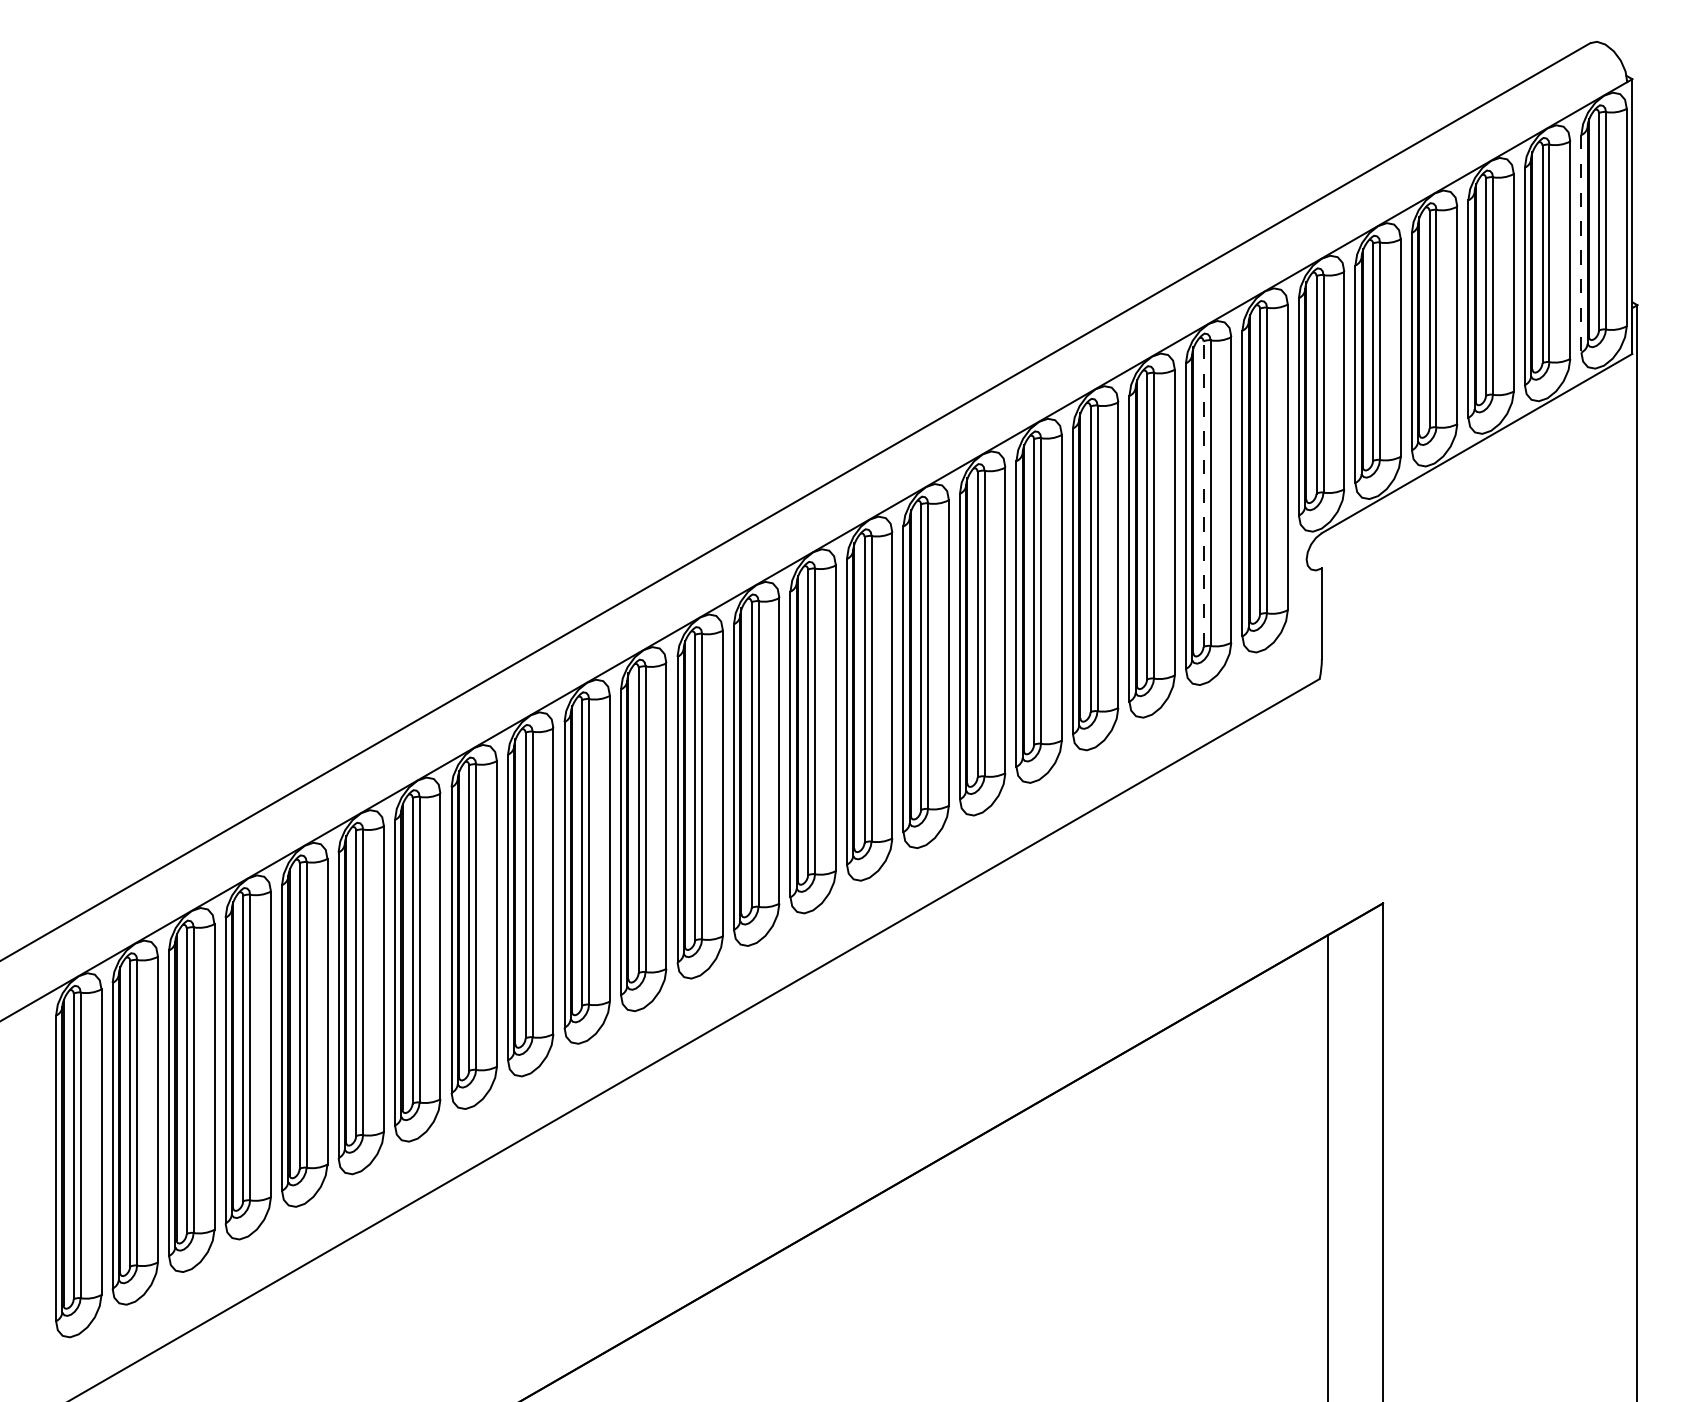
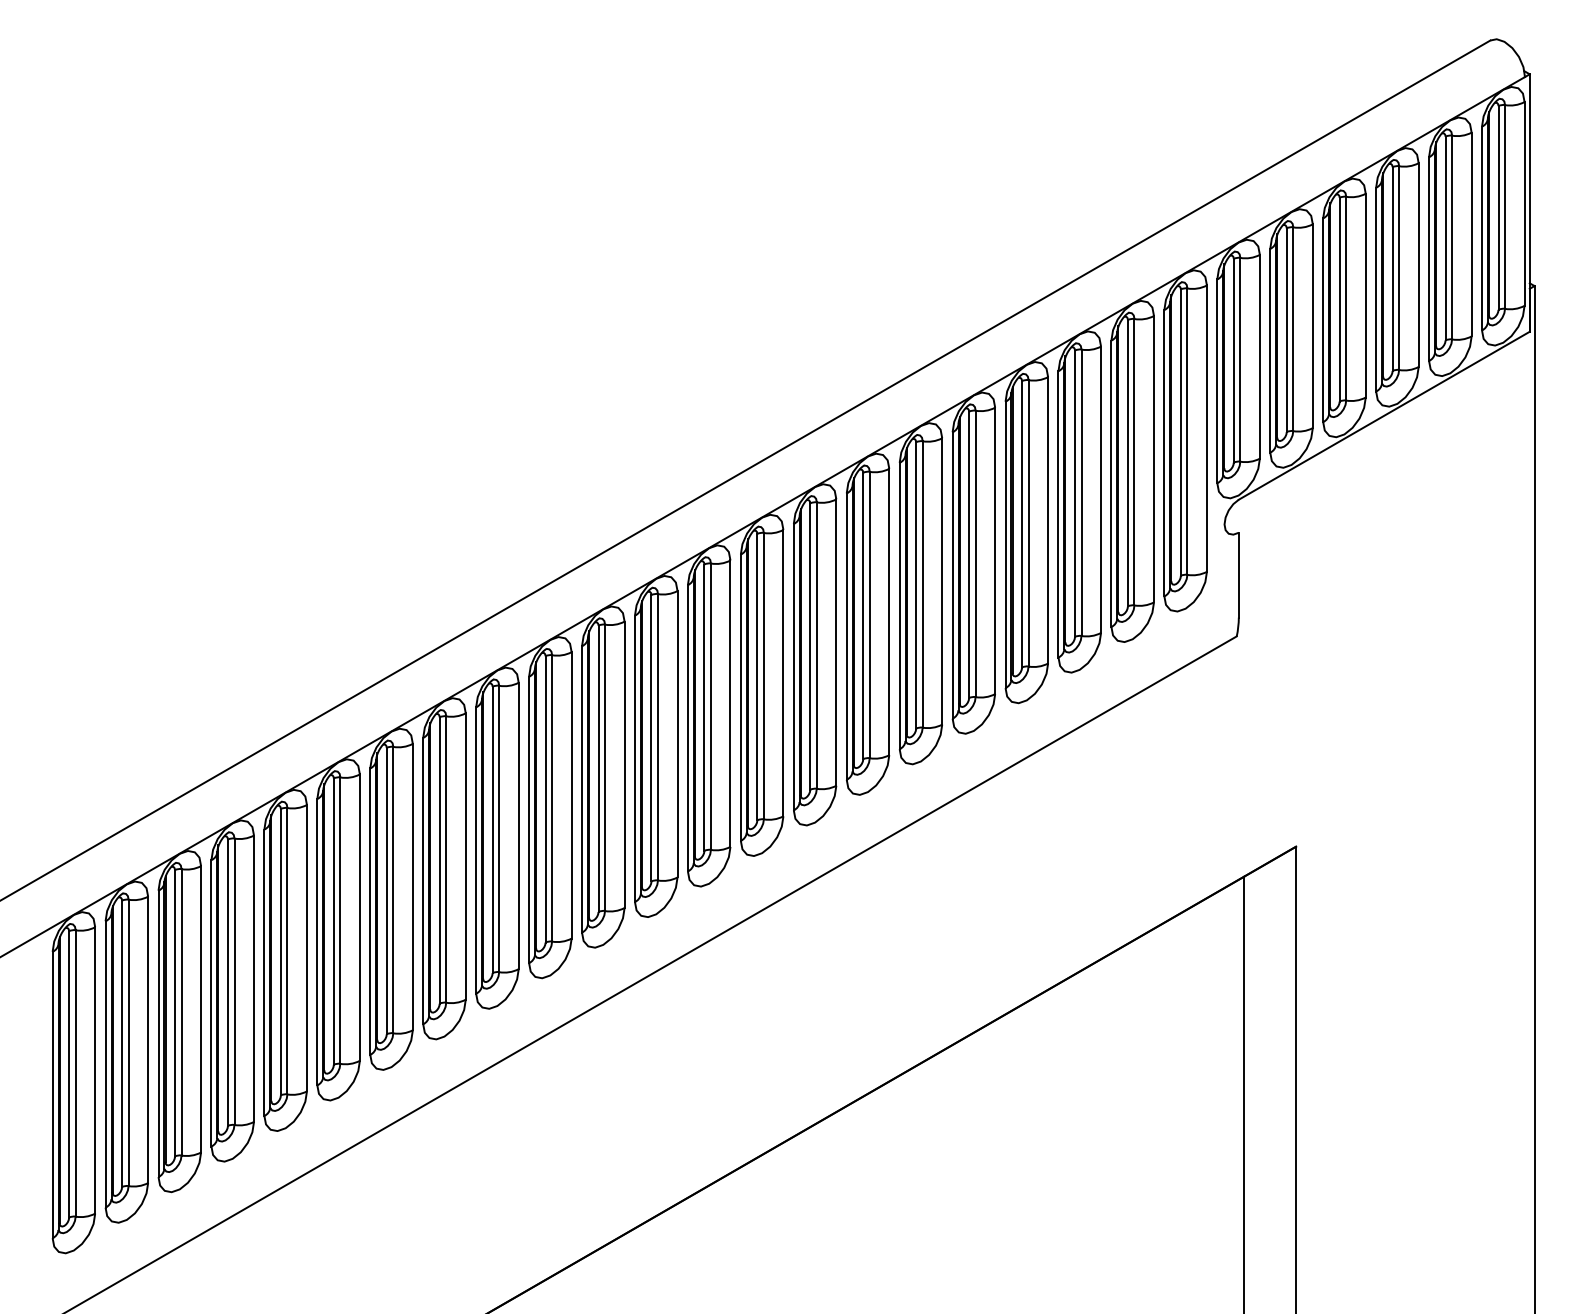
line: (1581, 243) -> (1482, 228), dashed -> solid
line: (1203, 493) -> (1127, 462), dashed -> solid

